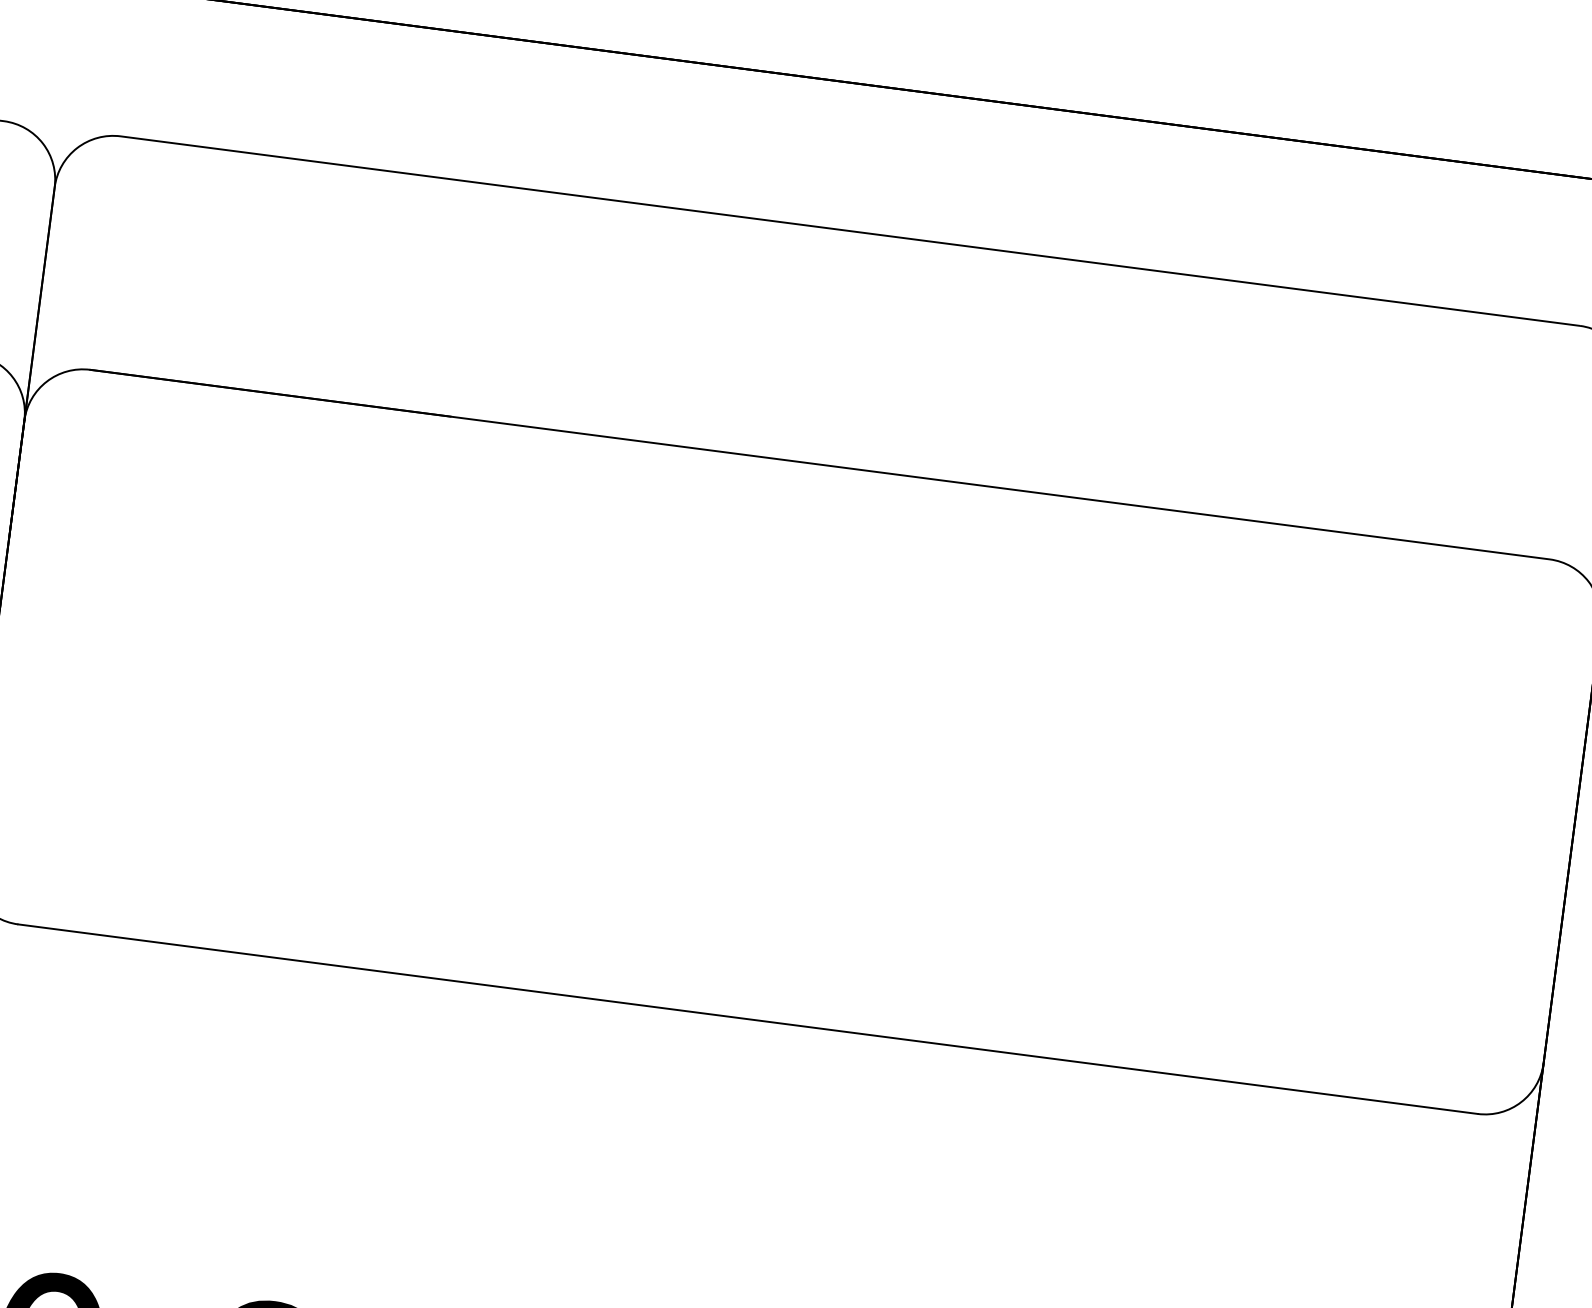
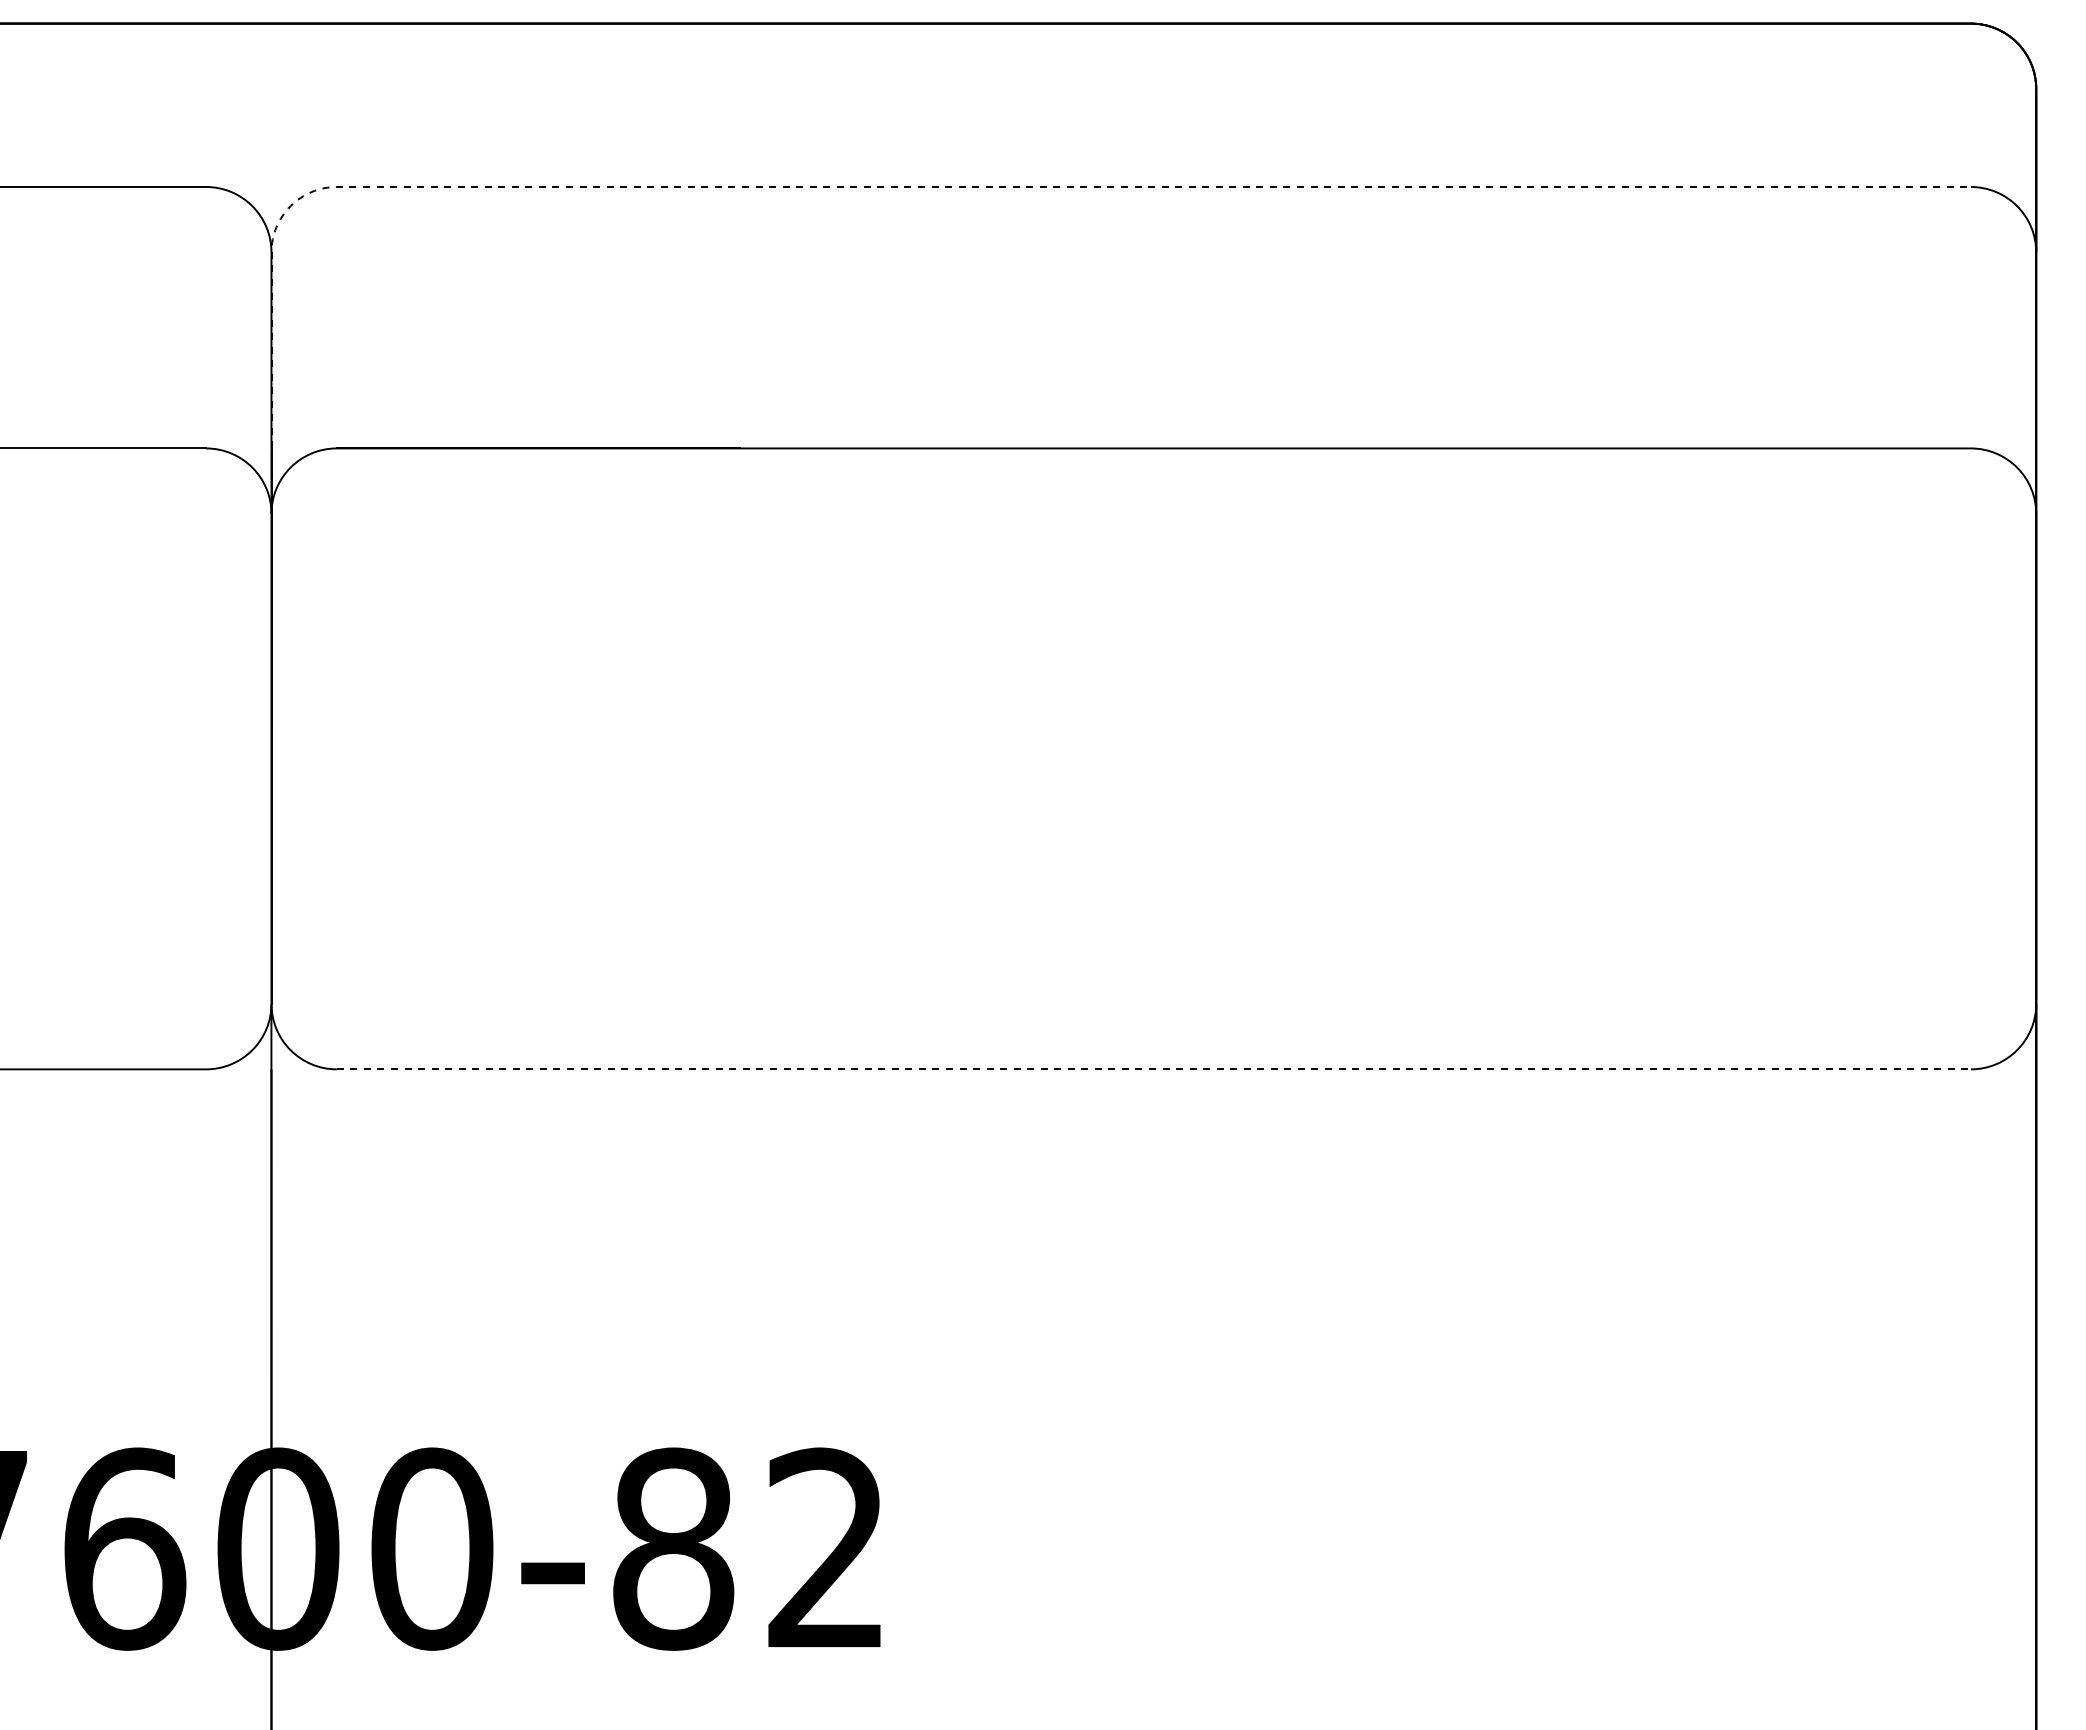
line: (705, 211) -> (991, 186), solid -> dashed
line: (748, 1019) -> (1154, 1069), solid -> dashed

